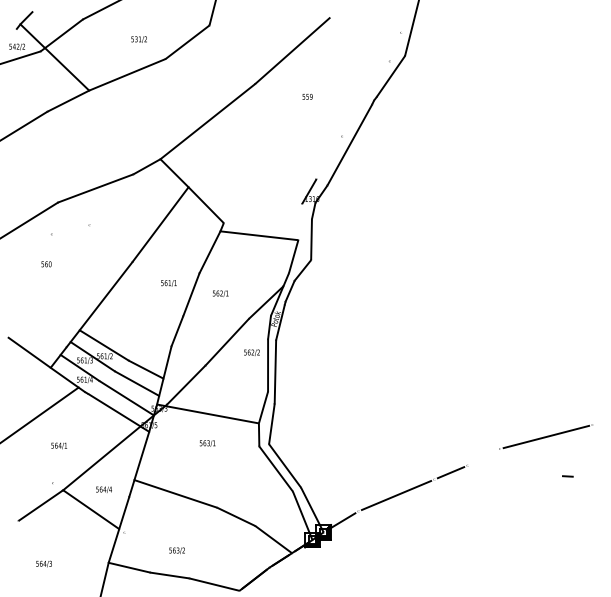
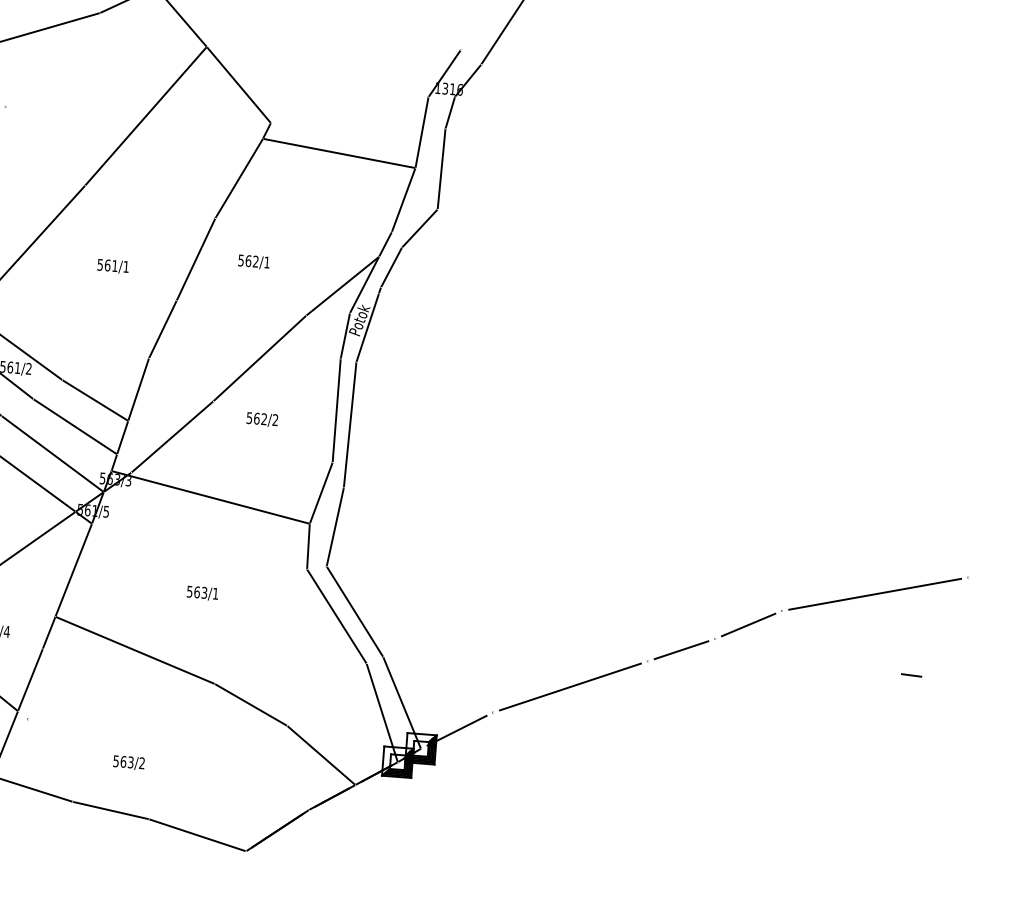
line: (300, 221) -> (422, 131), added
text: (168, 283) -> (112, 266), moved
text: (251, 352) -> (261, 418), moved
text: (207, 443) -> (202, 593), moved
line: (483, 457) -> (747, 625), added

